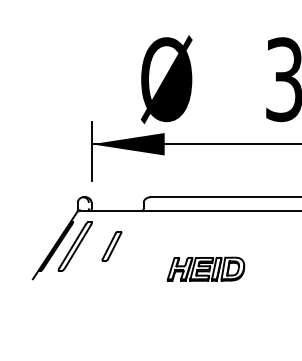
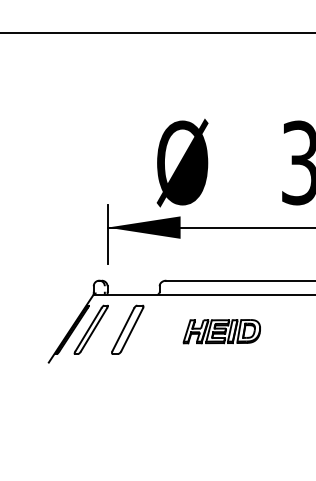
part: (111, 246) -> (127, 329), size x1.67
part: (205, 269) -> (221, 331), moved

